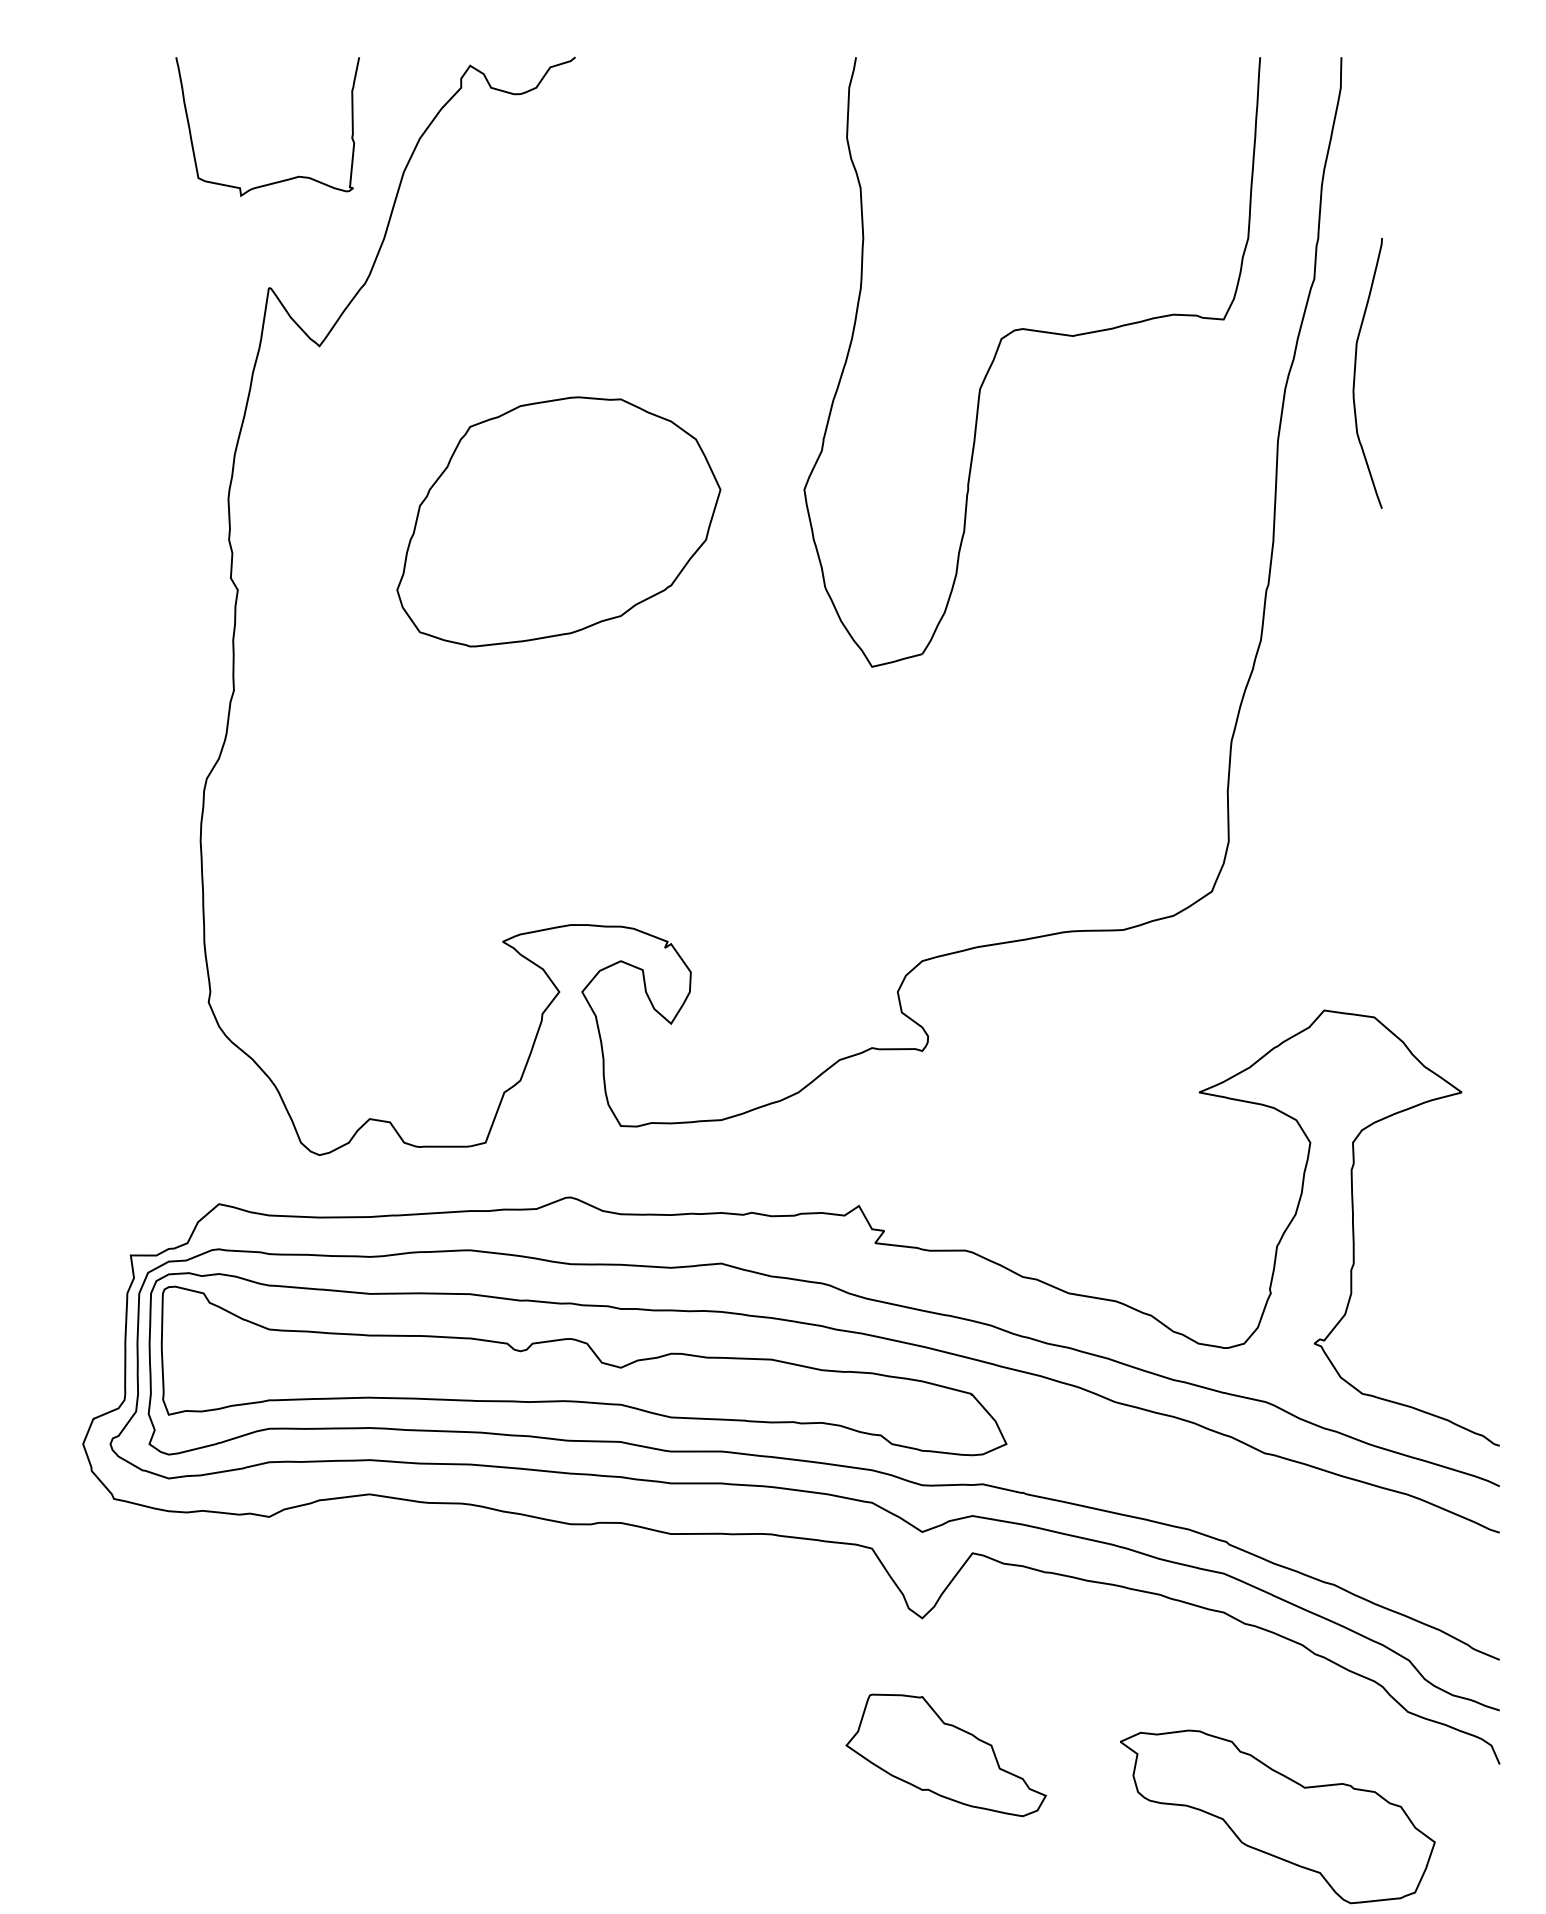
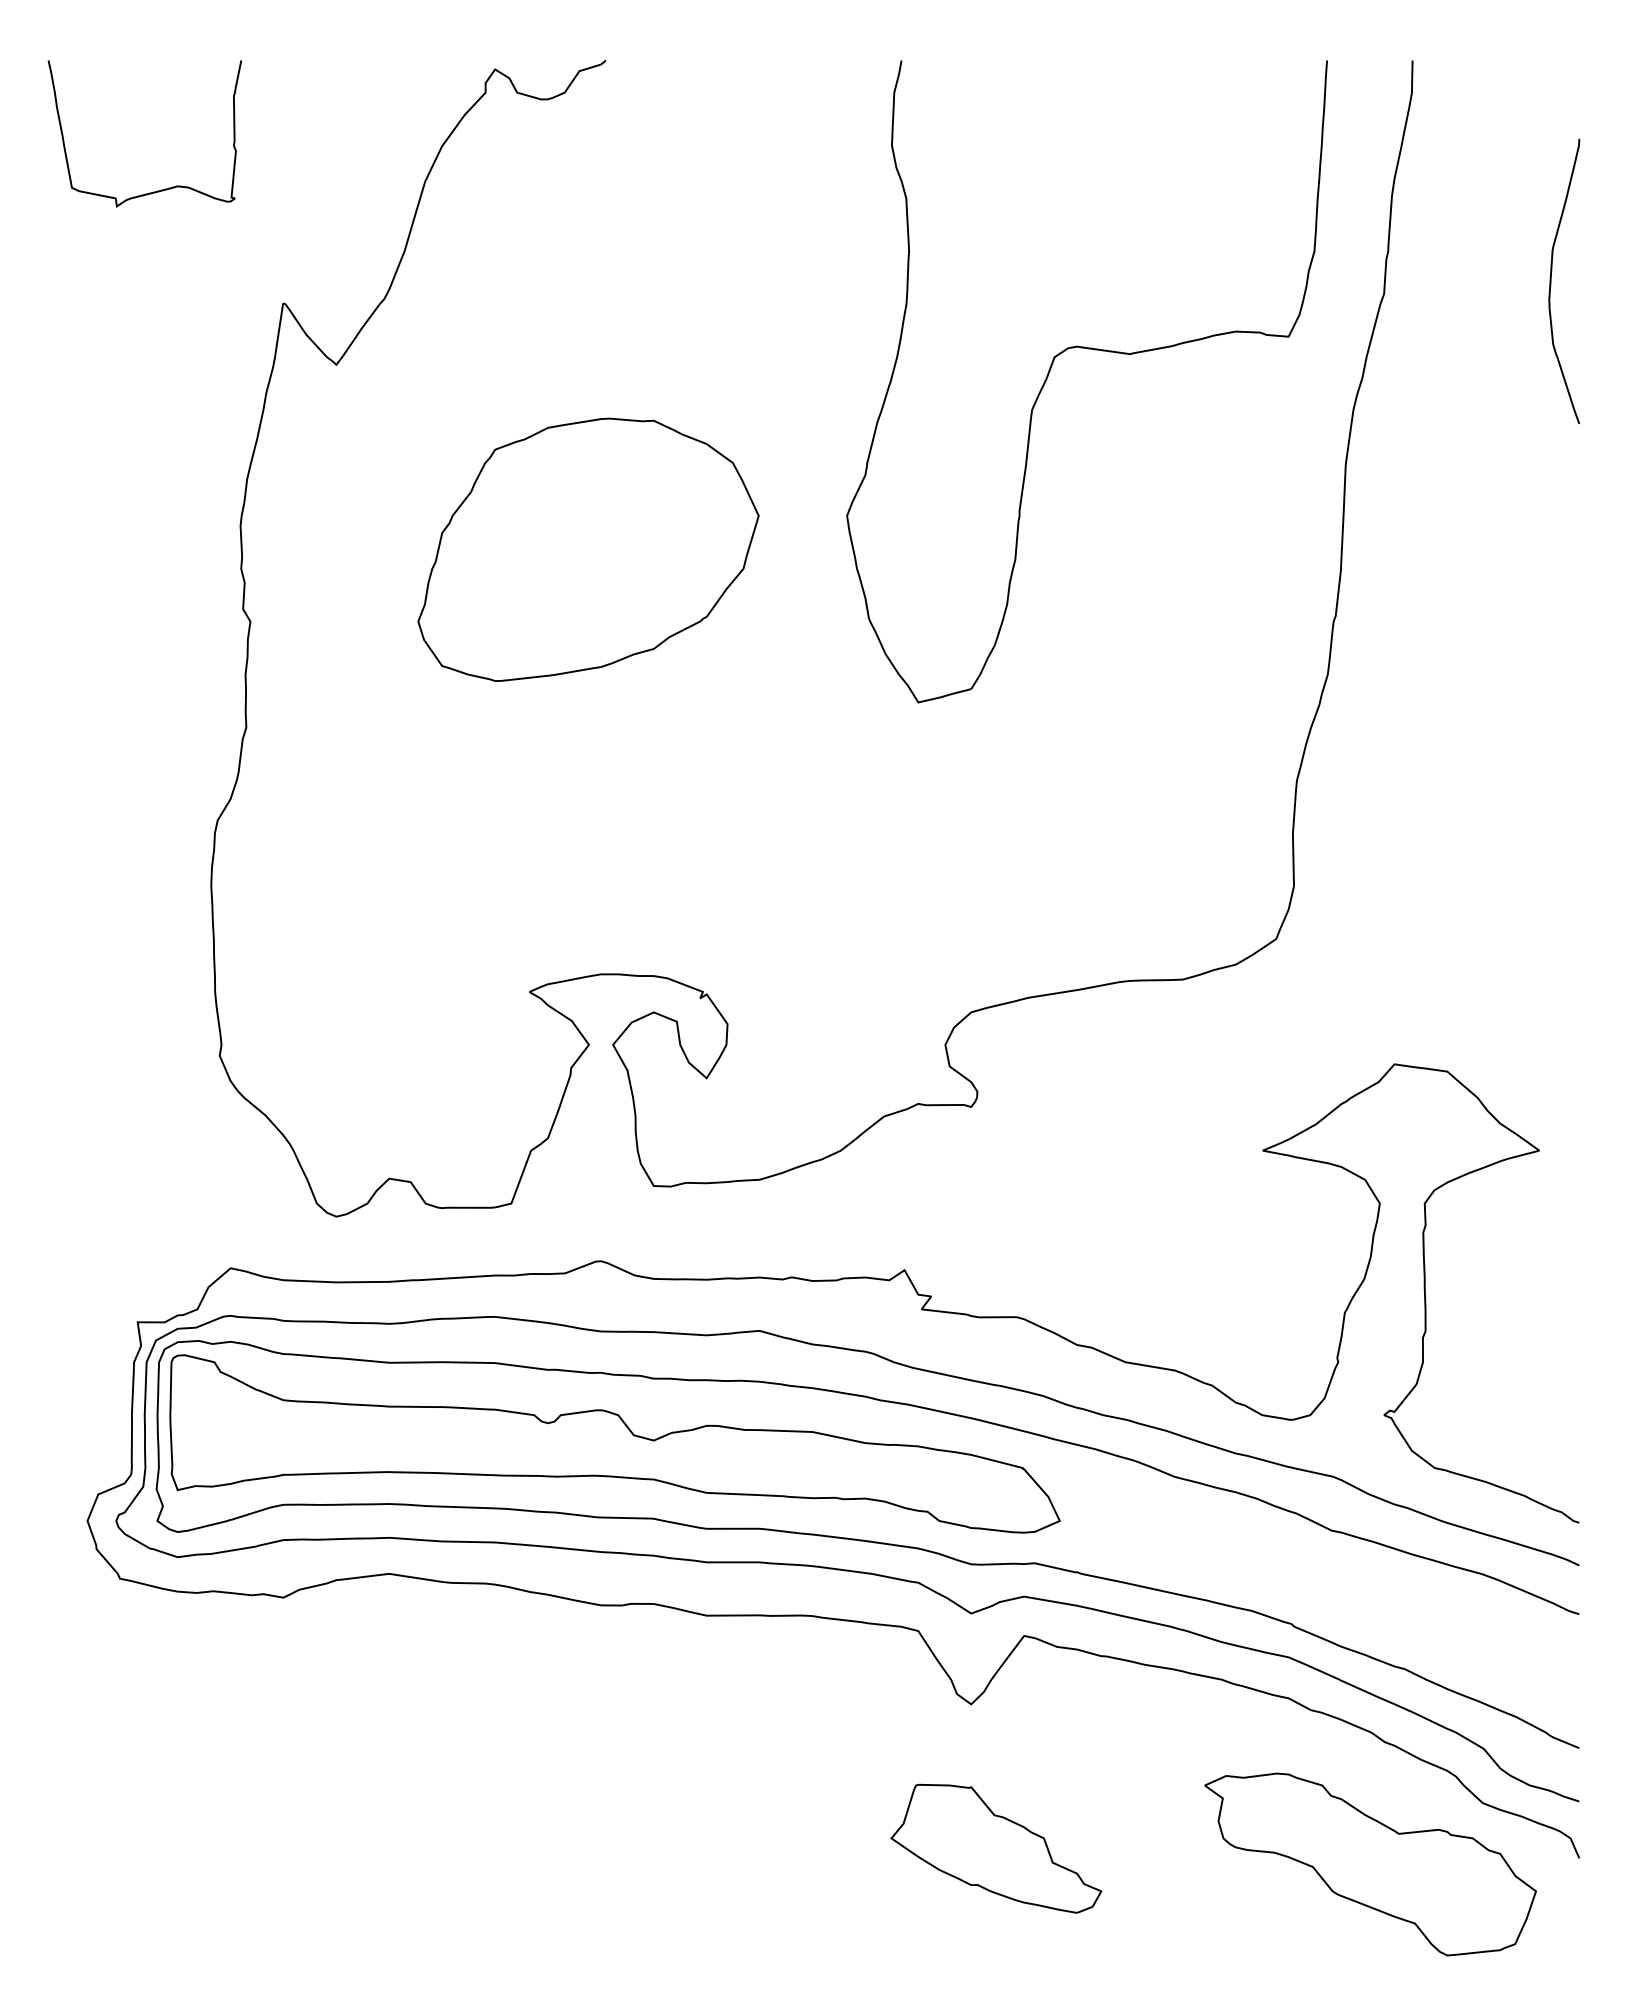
curve: (279, 180) -> (157, 190), moved
curve: (1355, 373) -> (1551, 281), moved
part: (1277, 1816) -> (1370, 1864), moved

